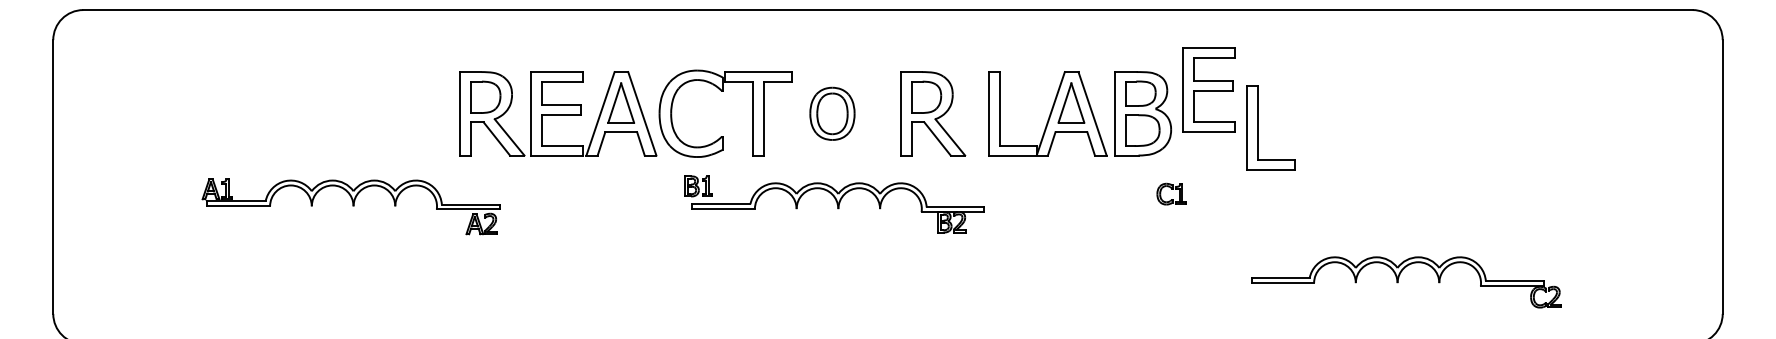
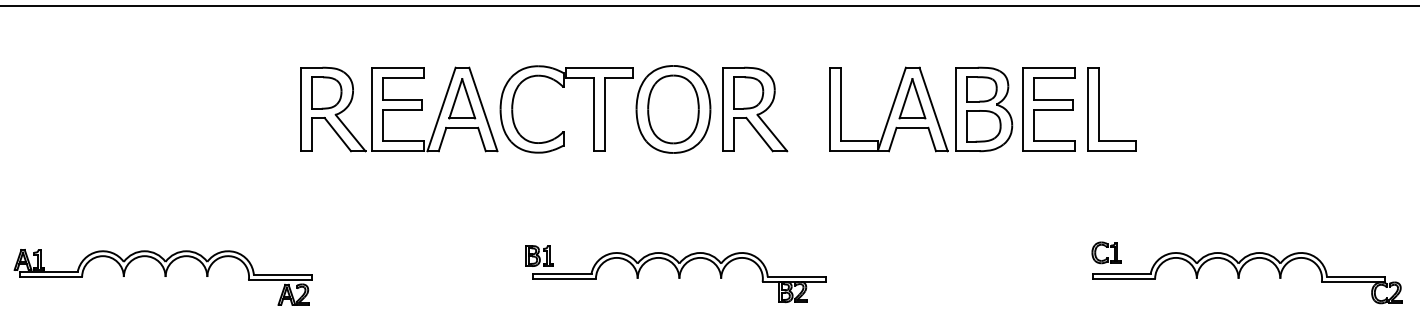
part: (1208, 89) -> (1048, 109), moved
part: (832, 113) -> (673, 109), size x1.67
part: (933, 113) -> (755, 109), moved
part: (1258, 127) -> (1099, 109), moved
part: (1171, 193) -> (1106, 252), moved
part: (834, 204) -> (675, 274), moved
part: (350, 206) -> (162, 277), moved

